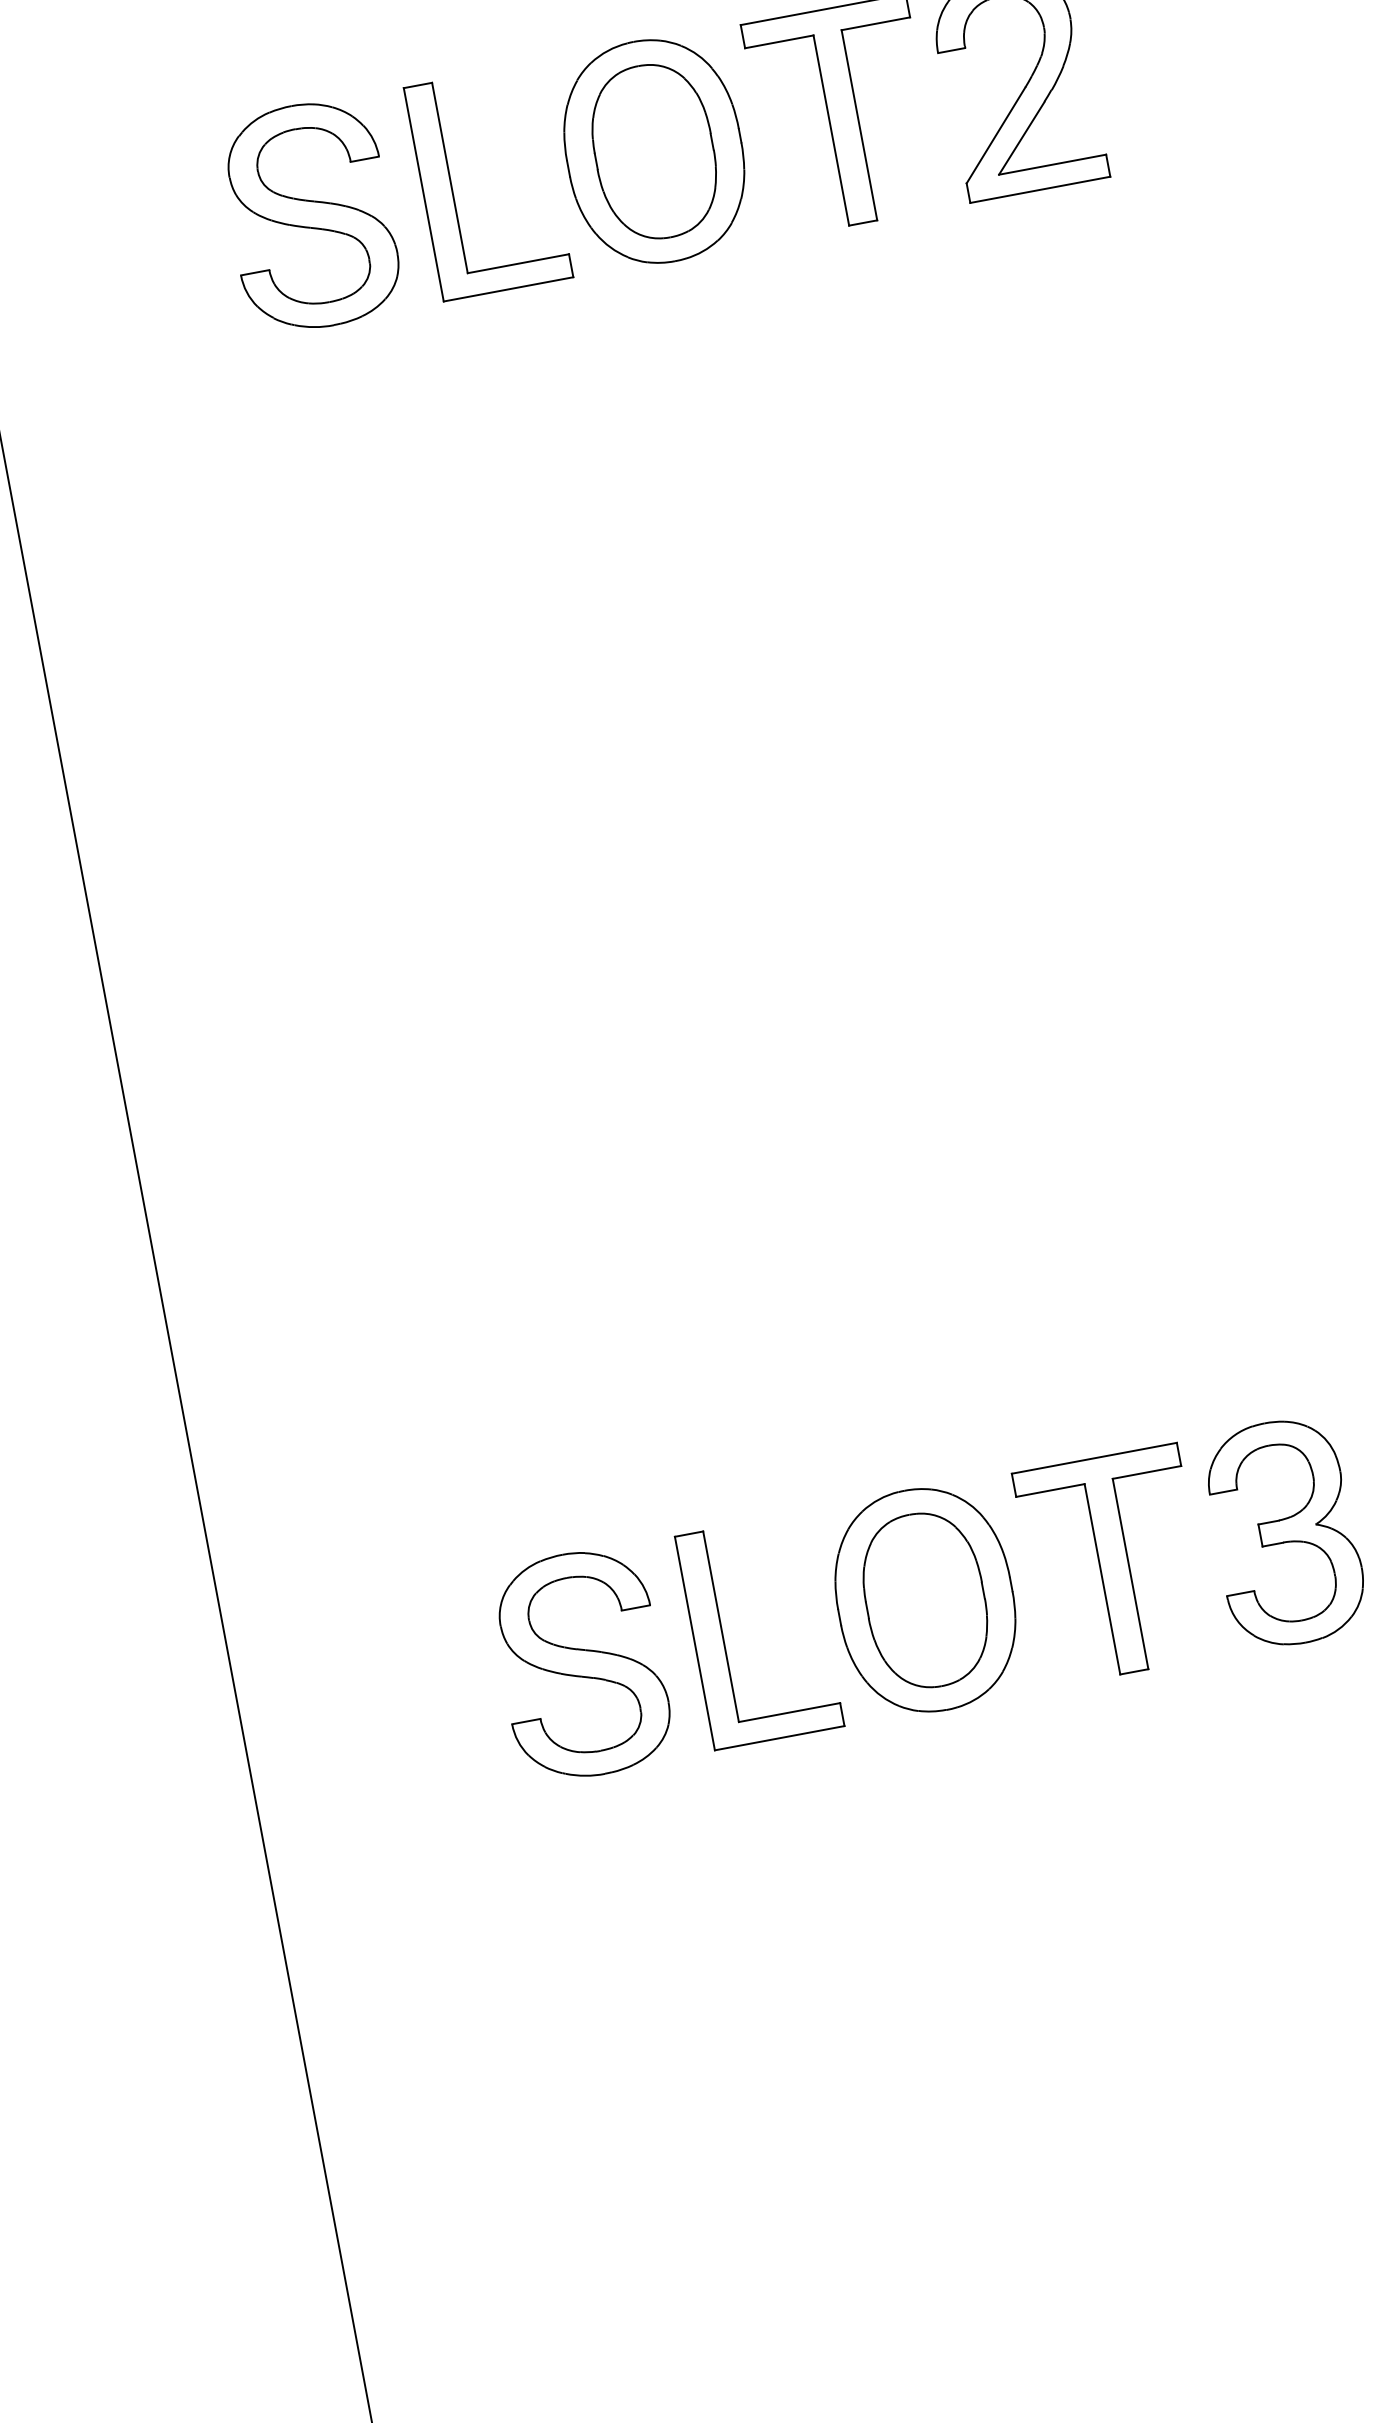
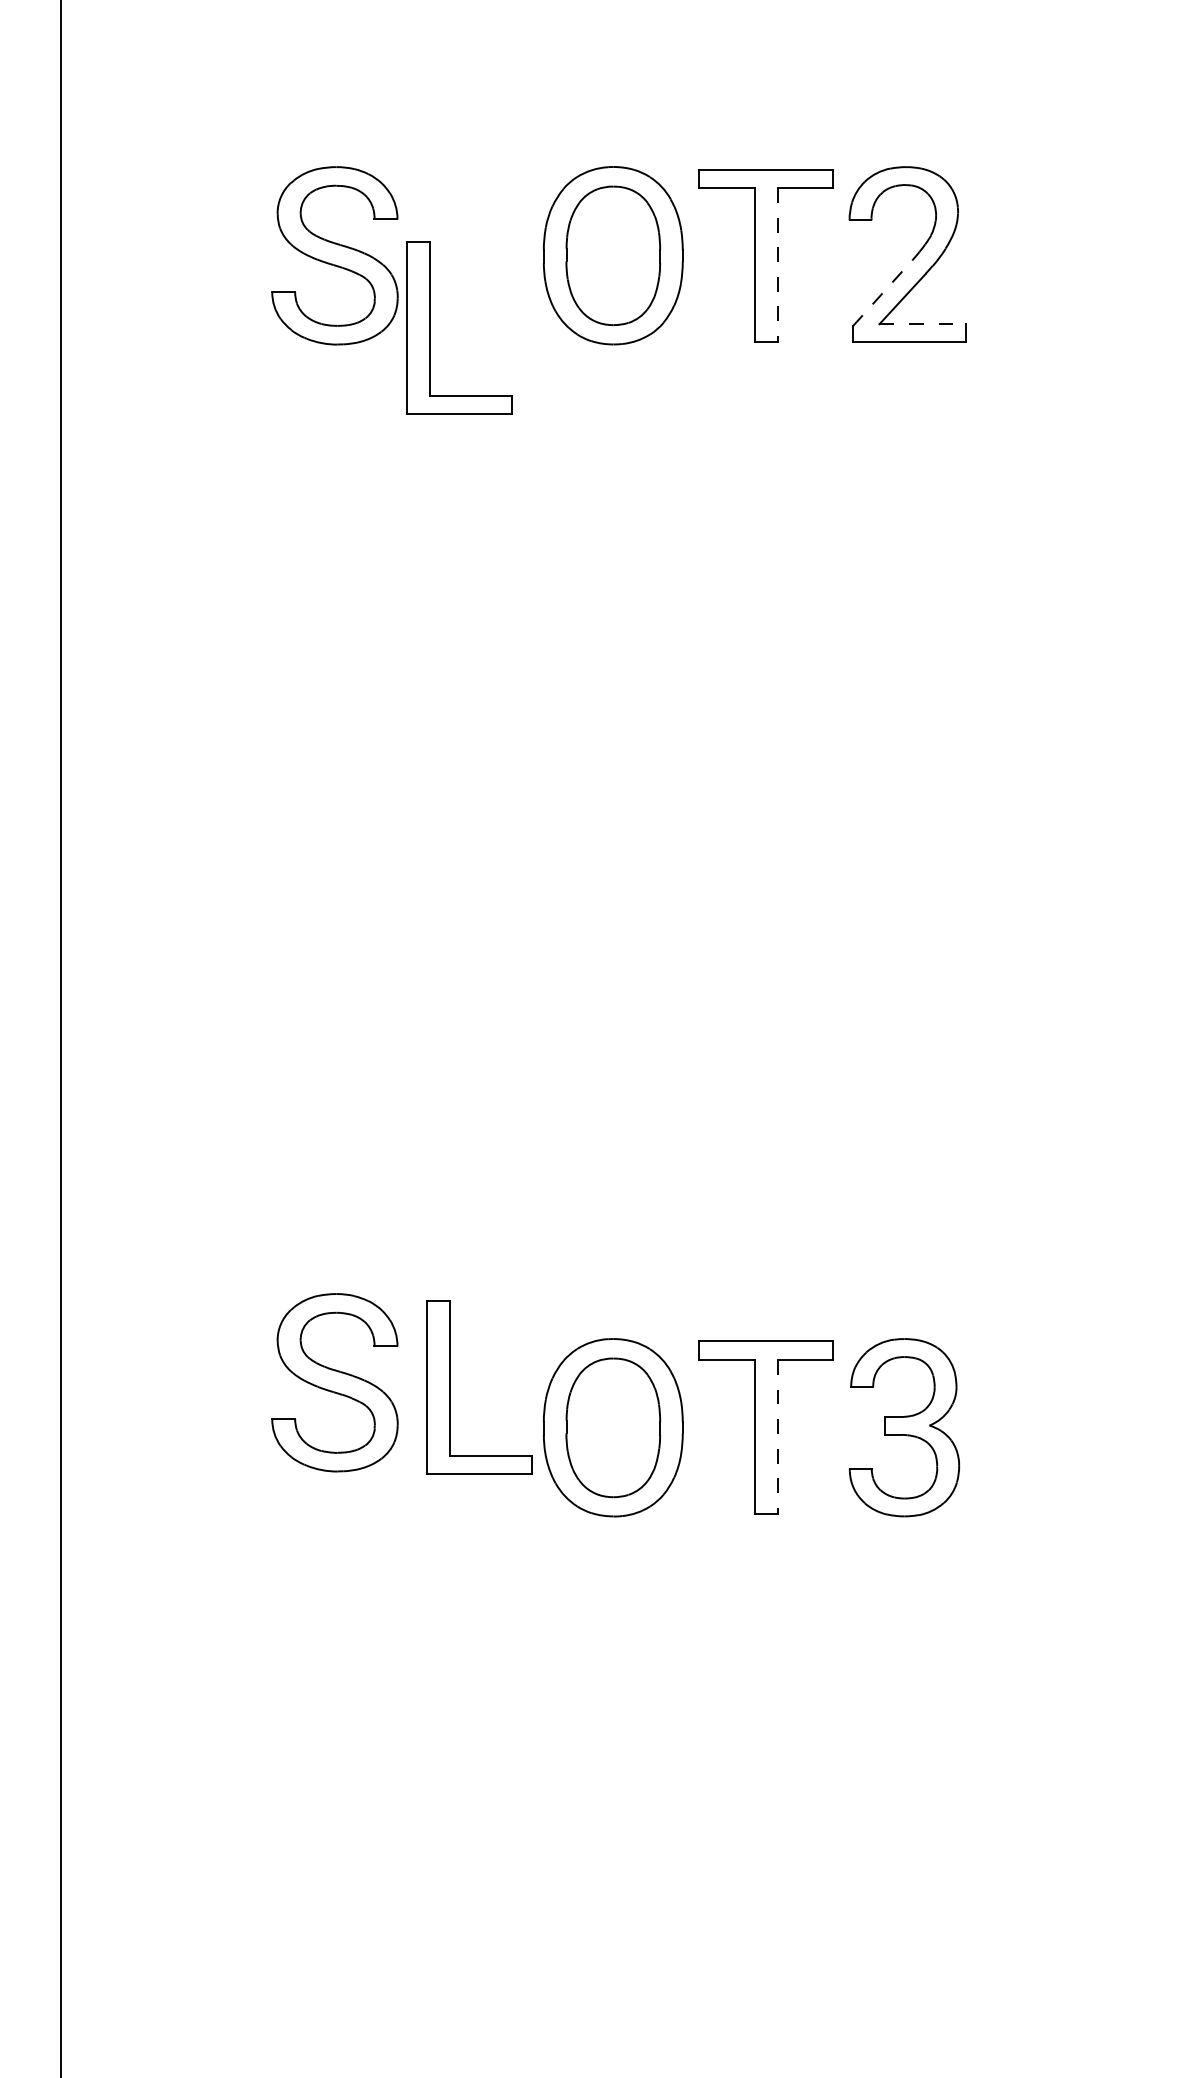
line: (859, 125) -> (777, 265), solid -> dashed
line: (995, 136) -> (882, 293), solid -> dashed
line: (1053, 164) -> (923, 324), solid -> dashed
part: (452, 188) -> (430, 327), moved
line: (1130, 1574) -> (777, 1437), solid -> dashed
part: (724, 1637) -> (450, 1387), moved
part: (580, 1664) -> (334, 1382), moved

